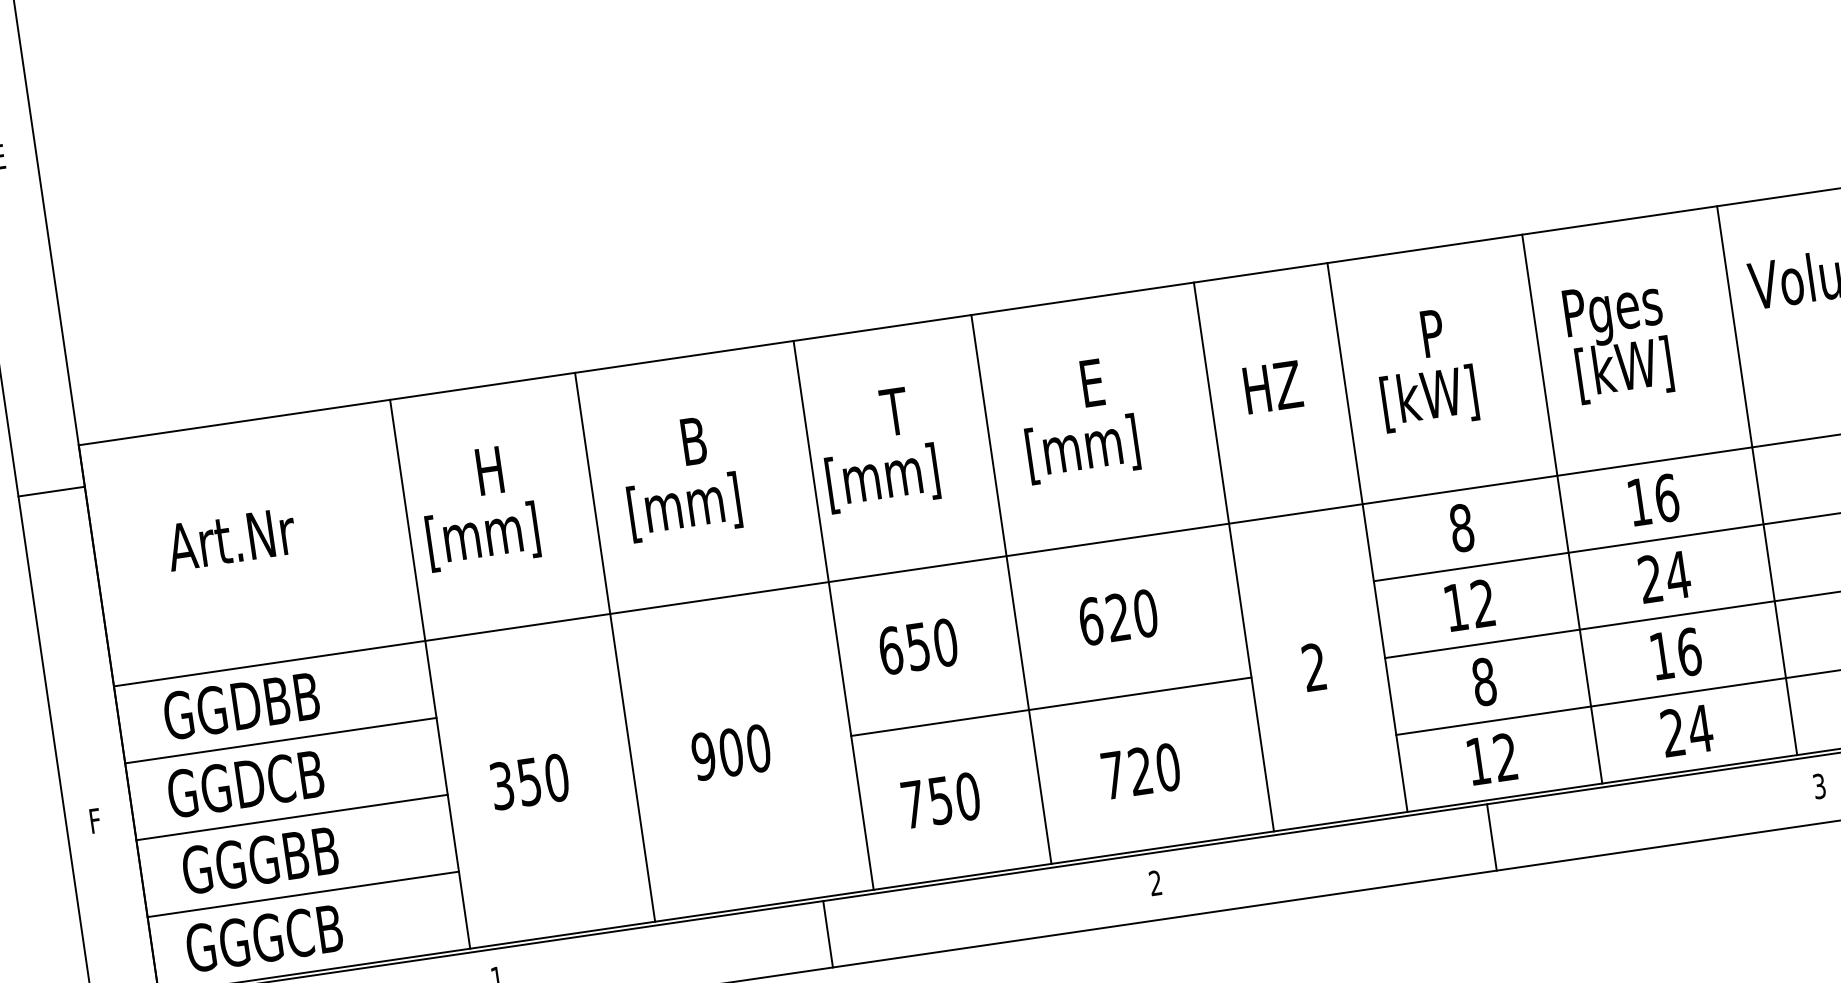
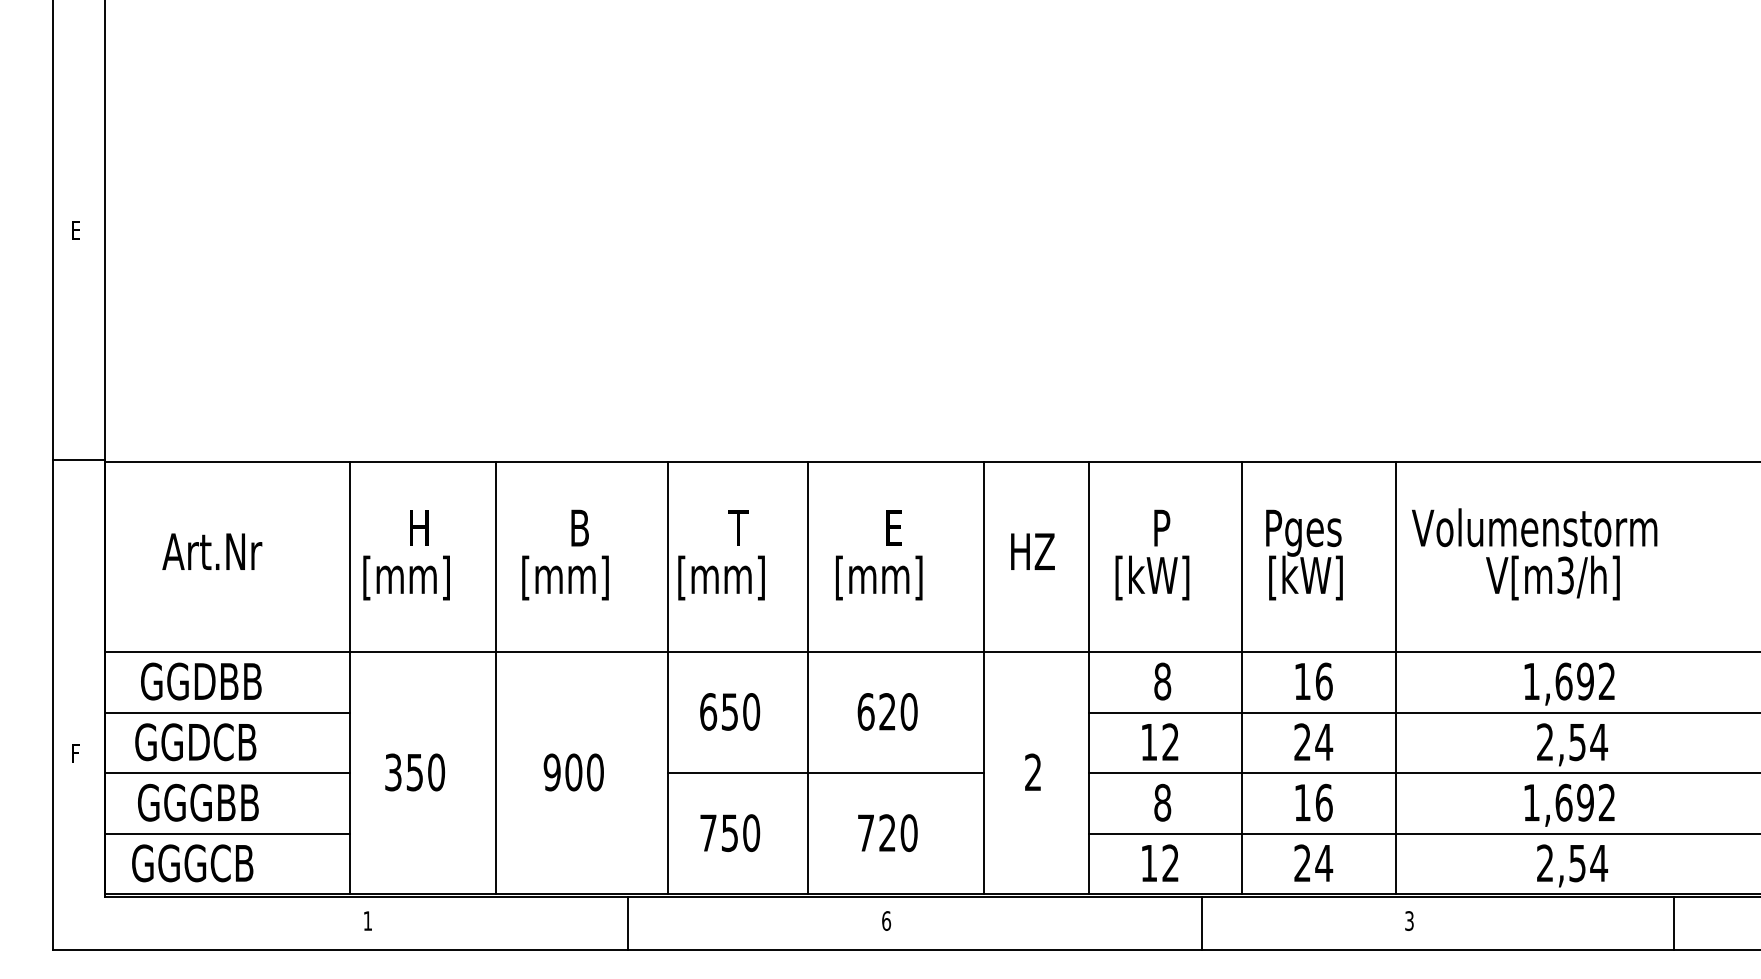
line: (51, 491) -> (78, 459), moved
line: (1492, 837) -> (1202, 923), moved
text: (1155, 882) -> (886, 920), 2 -> 6

